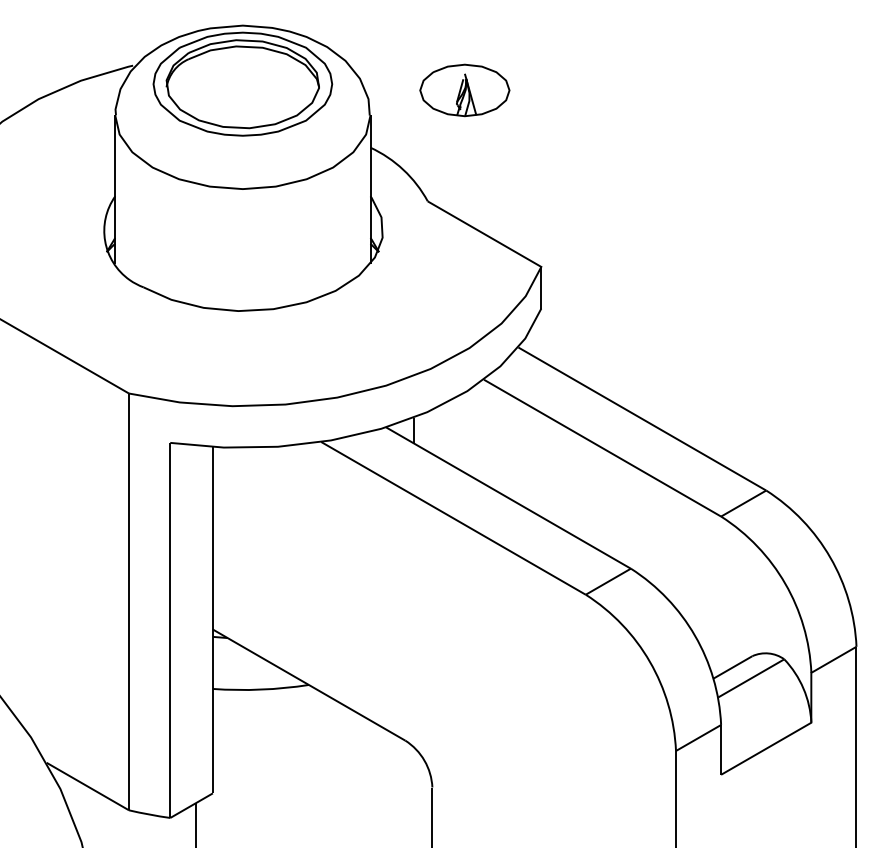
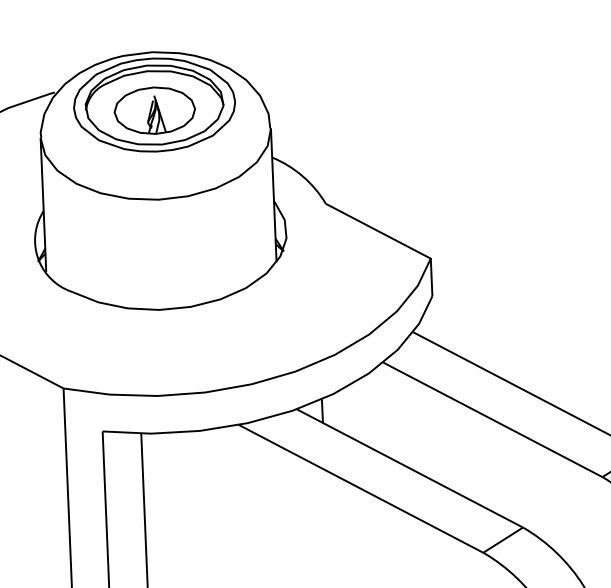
part: (464, 90) -> (154, 110), moved

